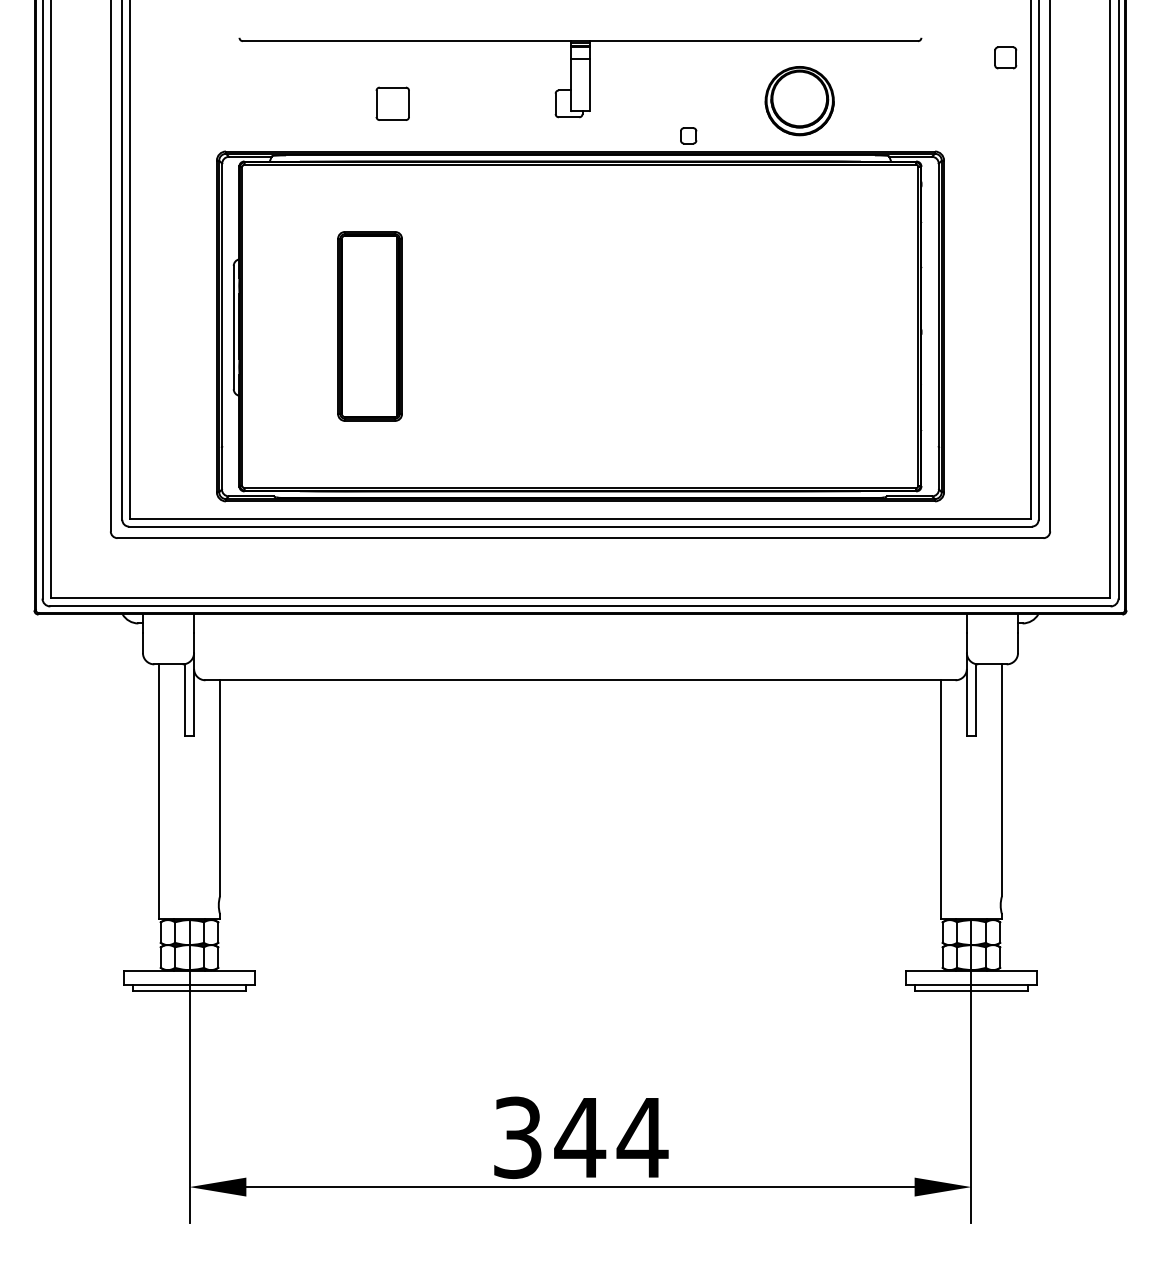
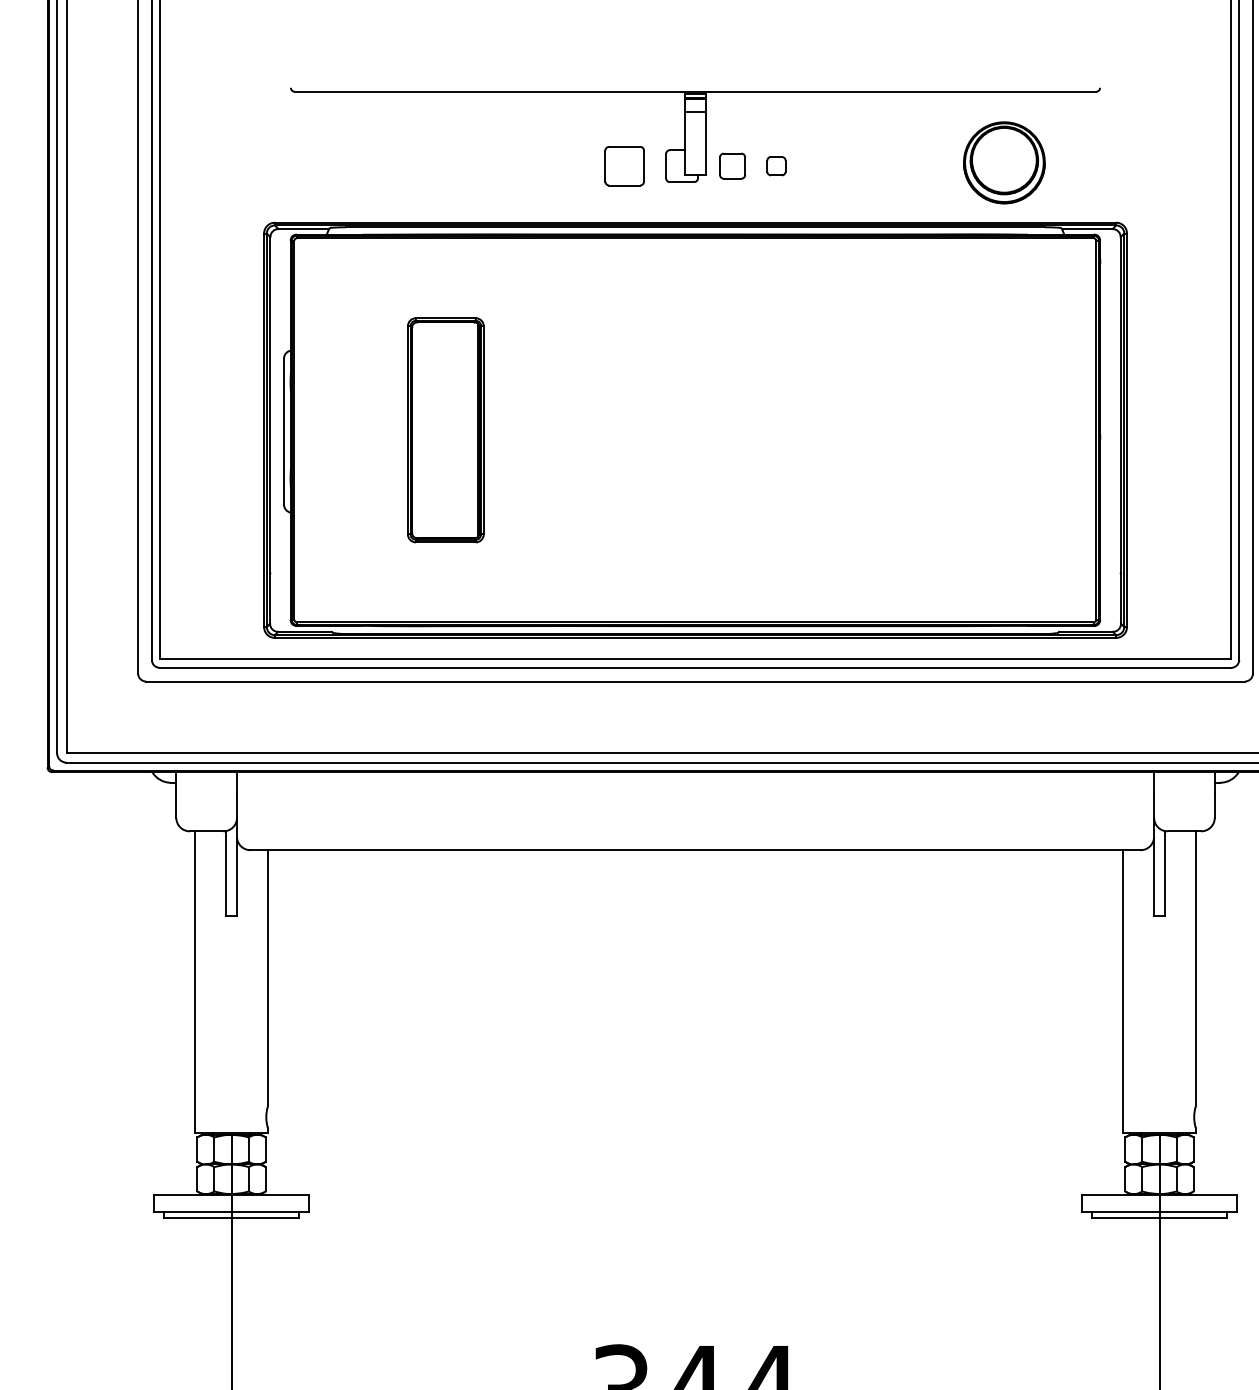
part: (1005, 57) -> (732, 165), moved
part: (799, 101) -> (1004, 163), moved
part: (392, 103) -> (624, 165), moved
part: (688, 135) -> (776, 165), moved

